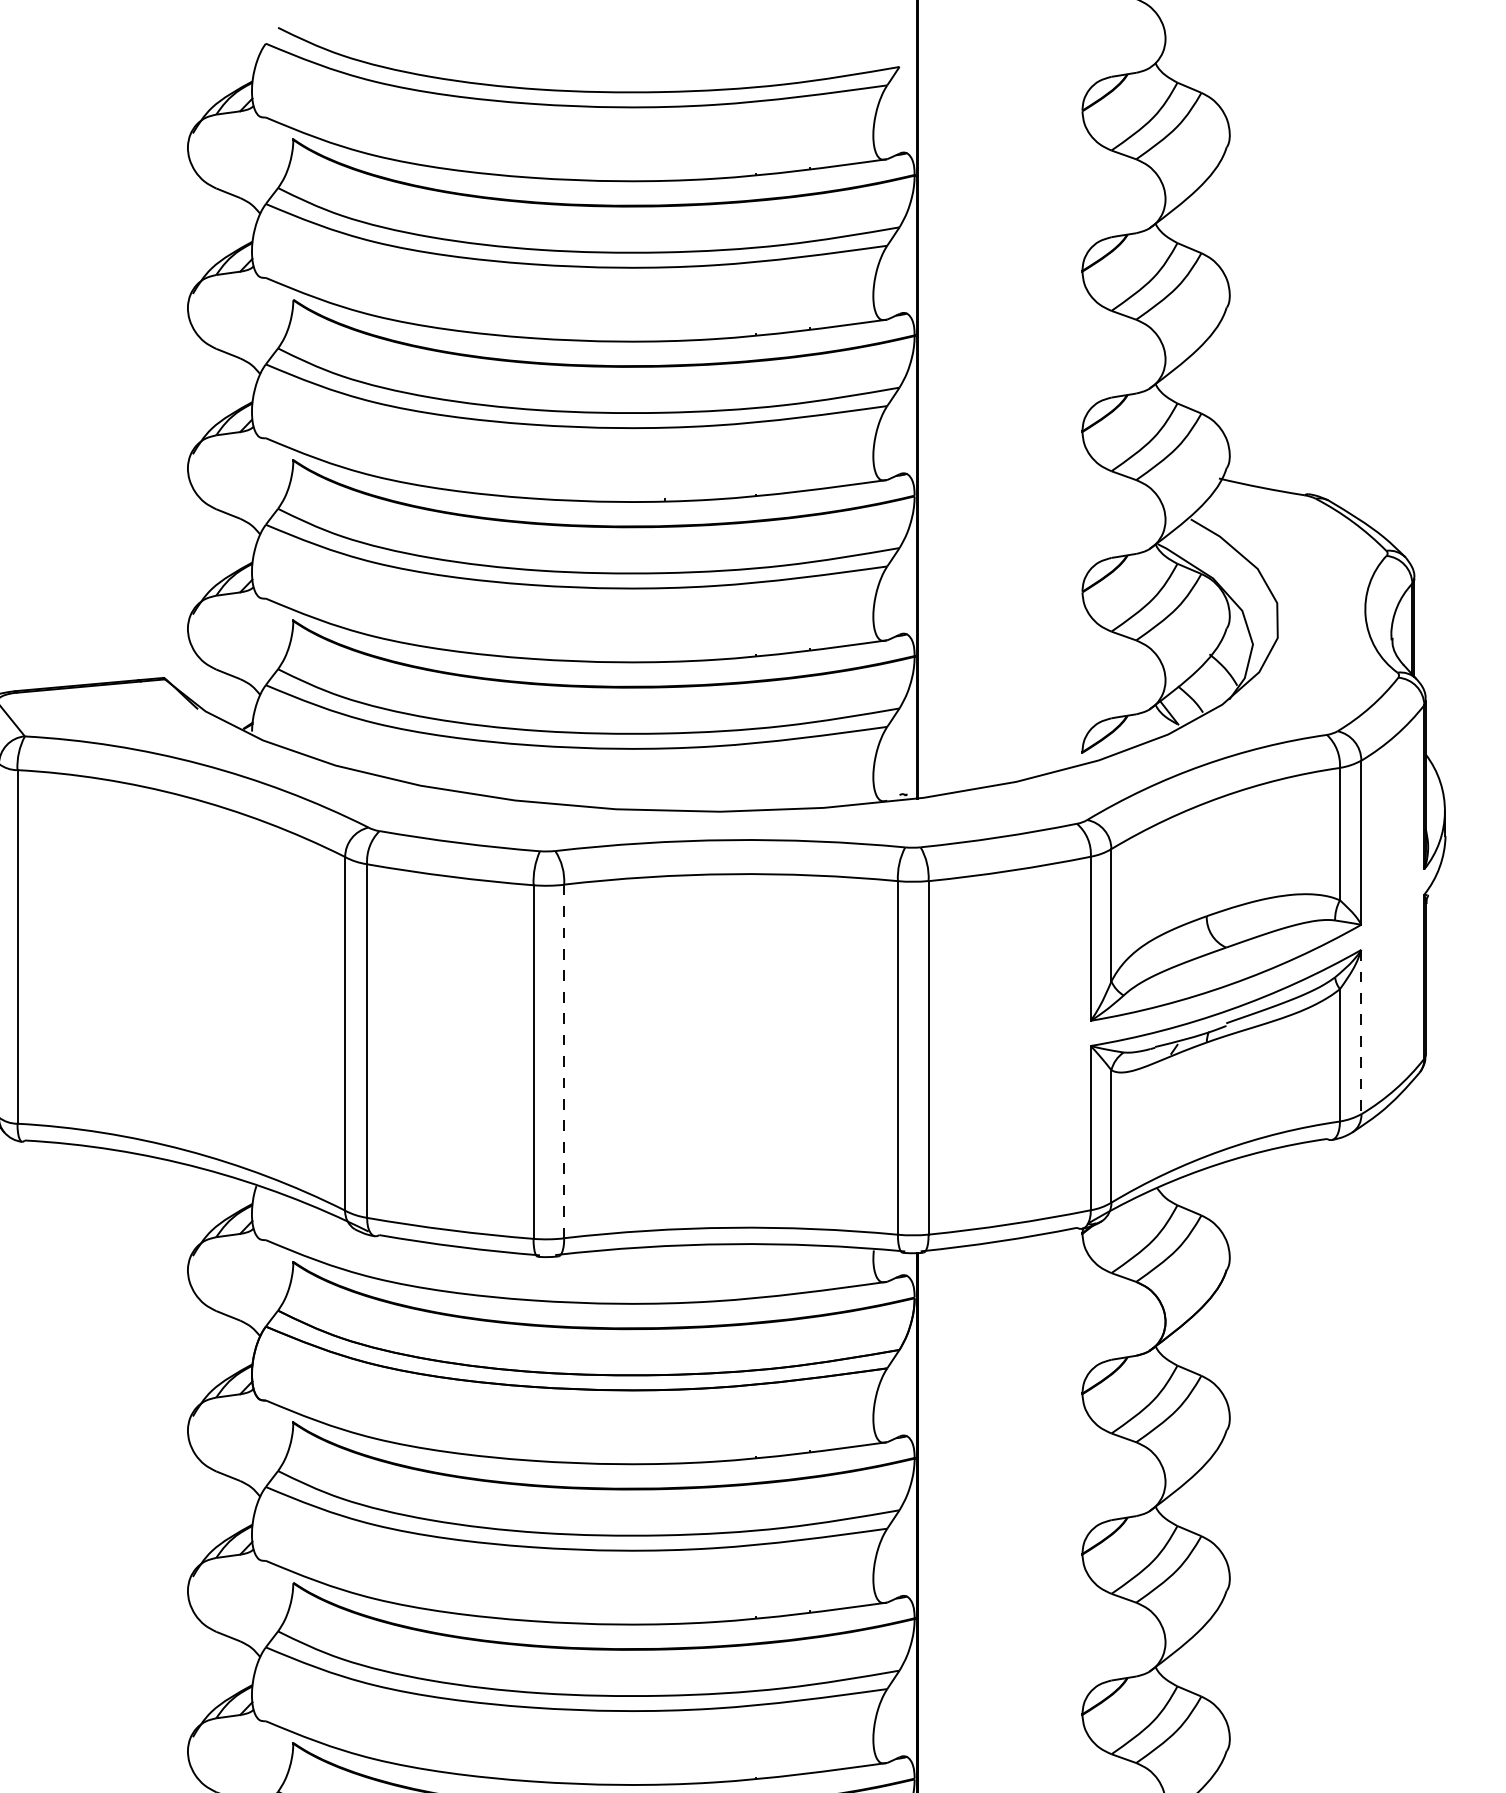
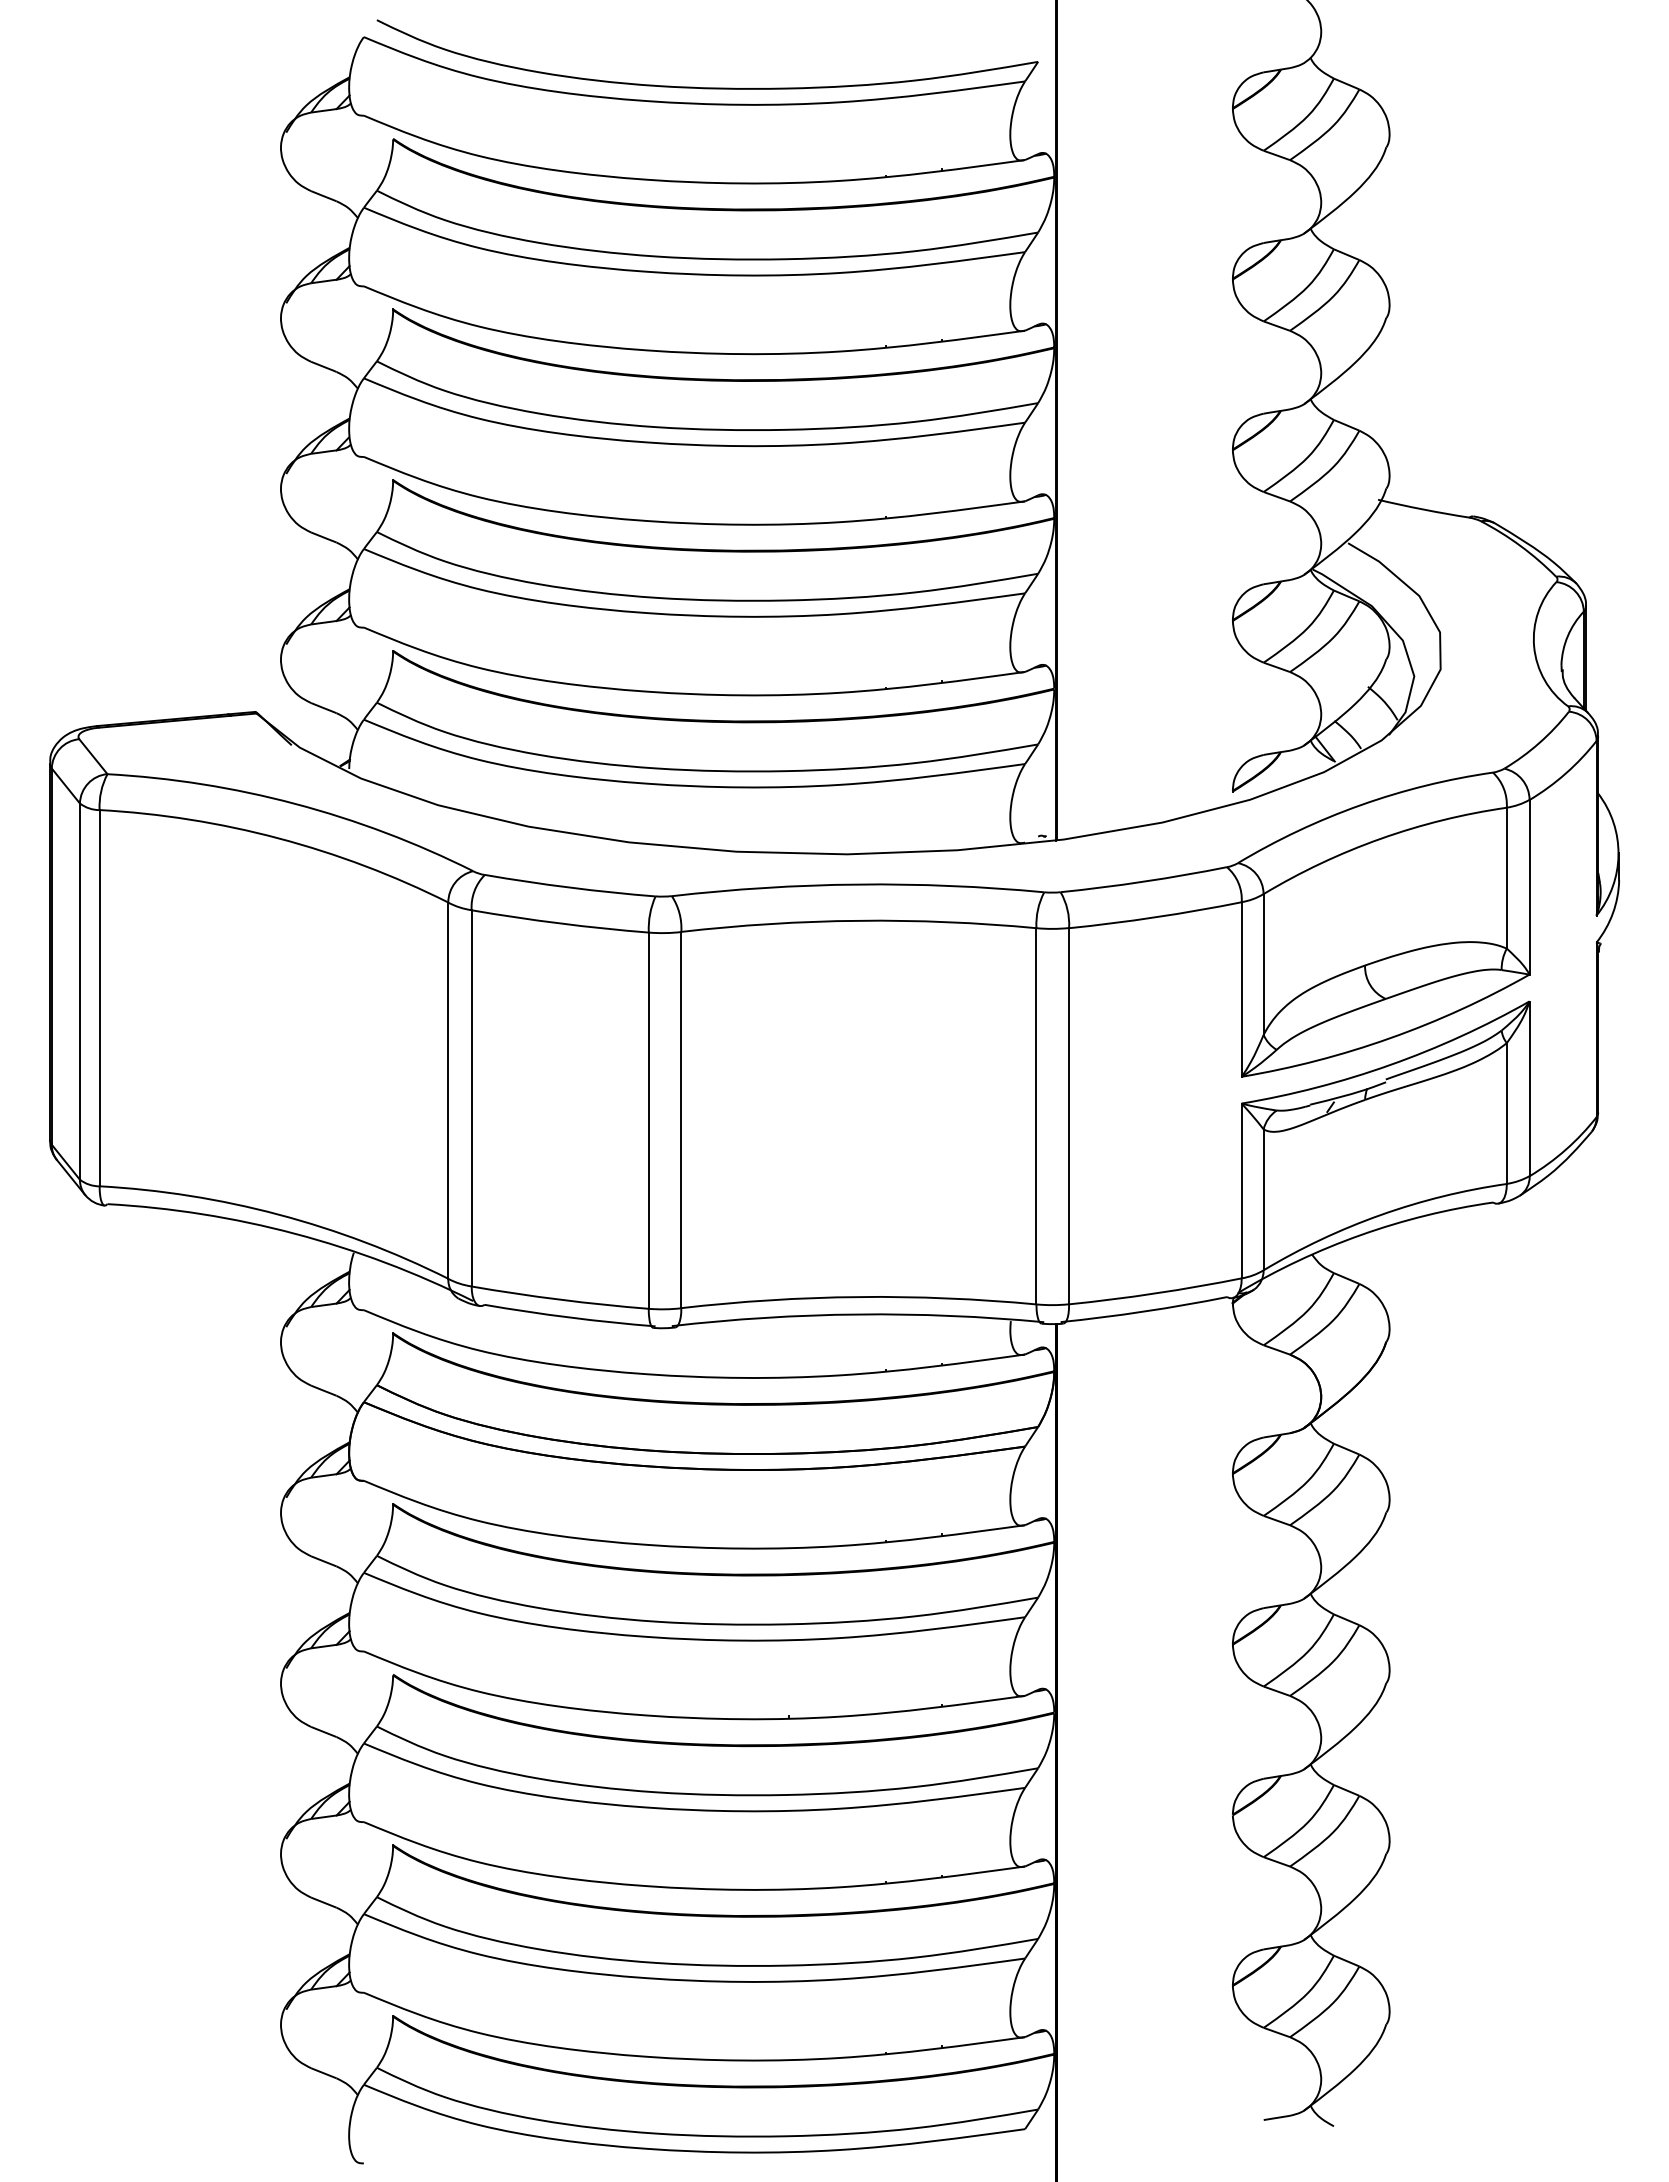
line: (1361, 1032) -> (1529, 1089), dashed -> solid
line: (564, 1061) -> (681, 1120), dashed -> solid

